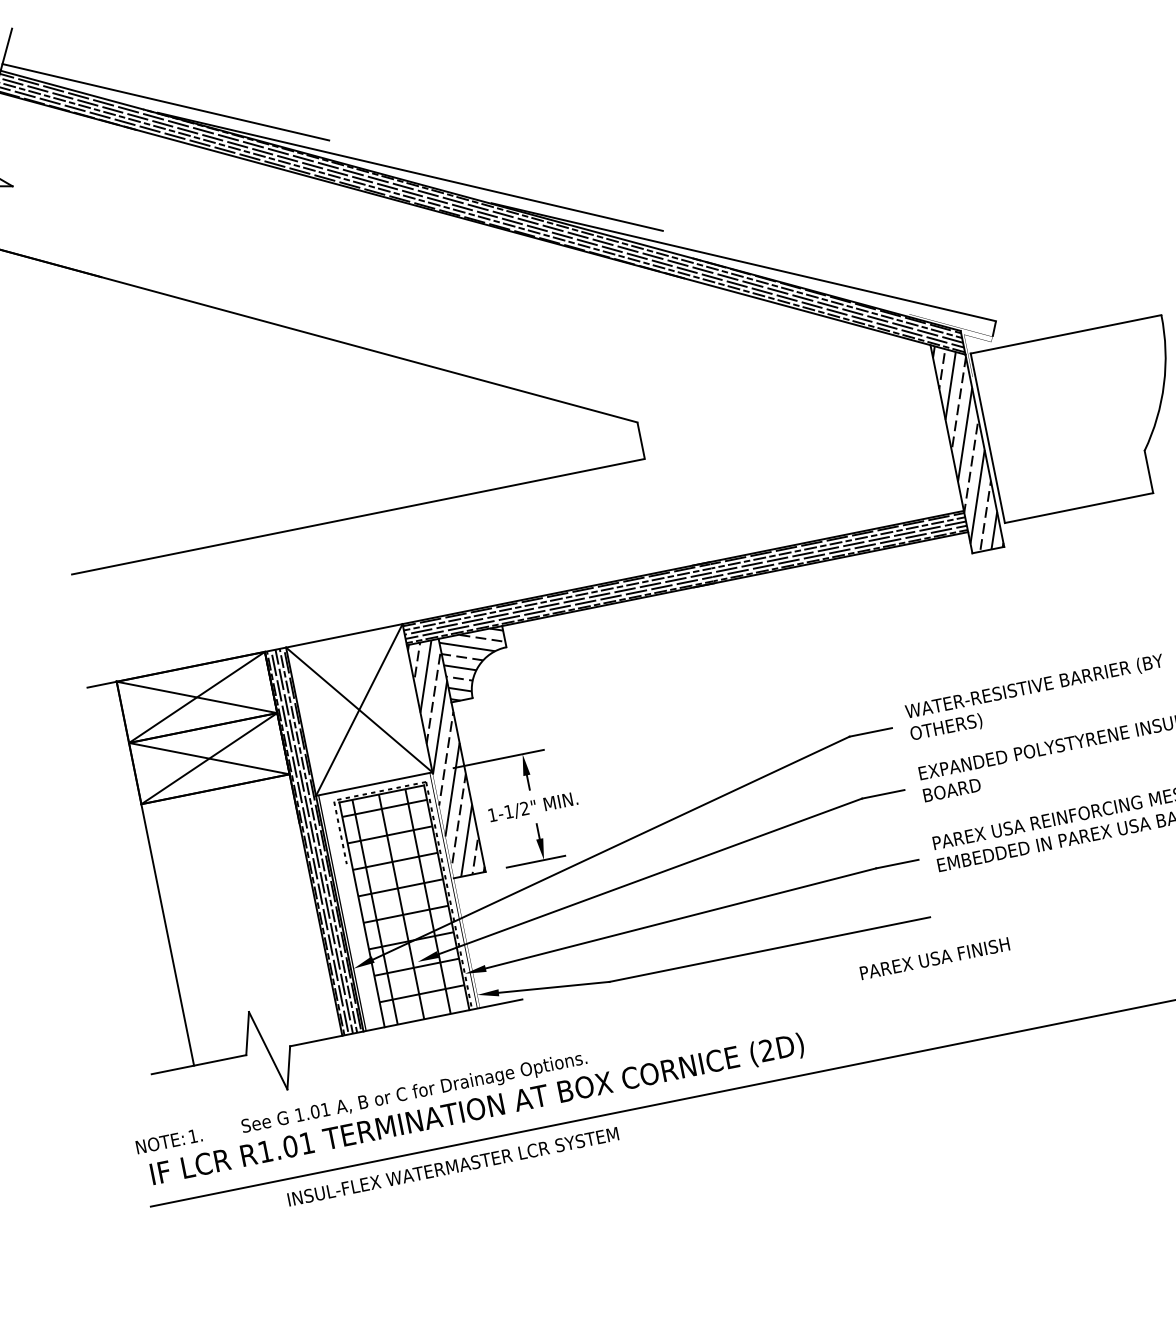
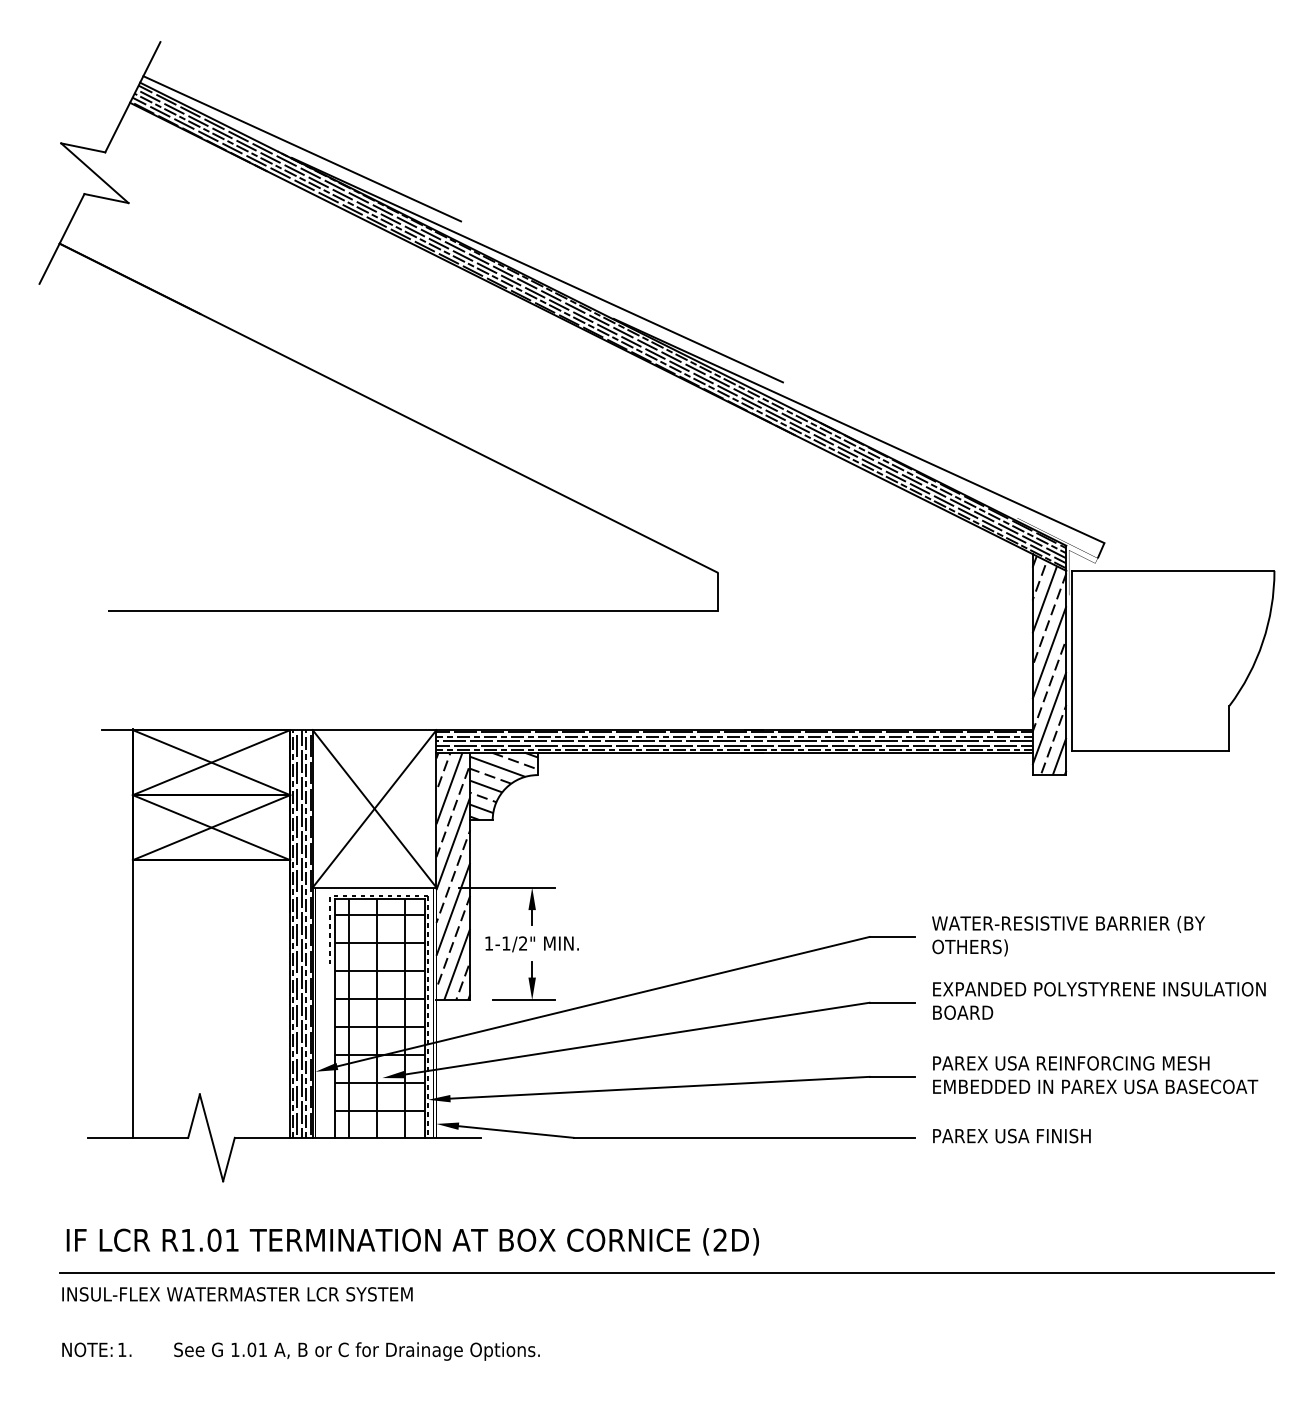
text: (934, 958) -> (1011, 1135), moved
text: (361, 1104) -> (300, 1351), moved
text: (453, 1166) -> (237, 1294), moved

